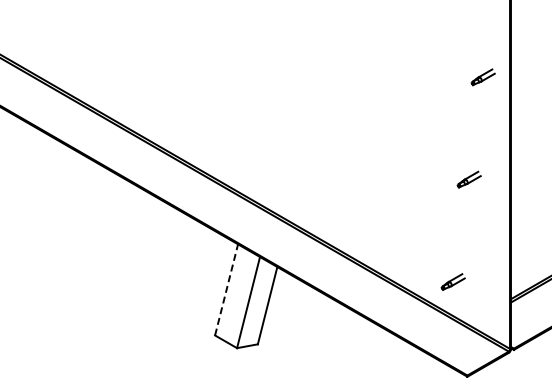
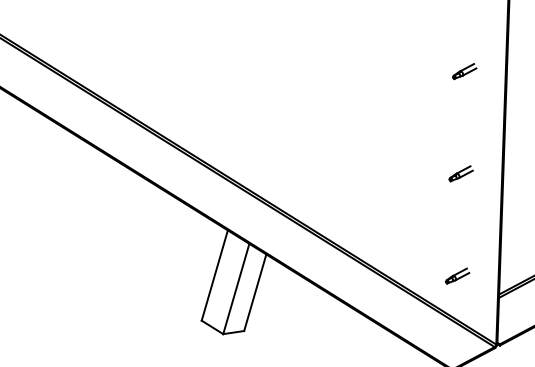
part: (482, 77) -> (463, 71), moved
part: (452, 281) -> (456, 275), moved
line: (226, 289) -> (214, 275), dashed -> solid

